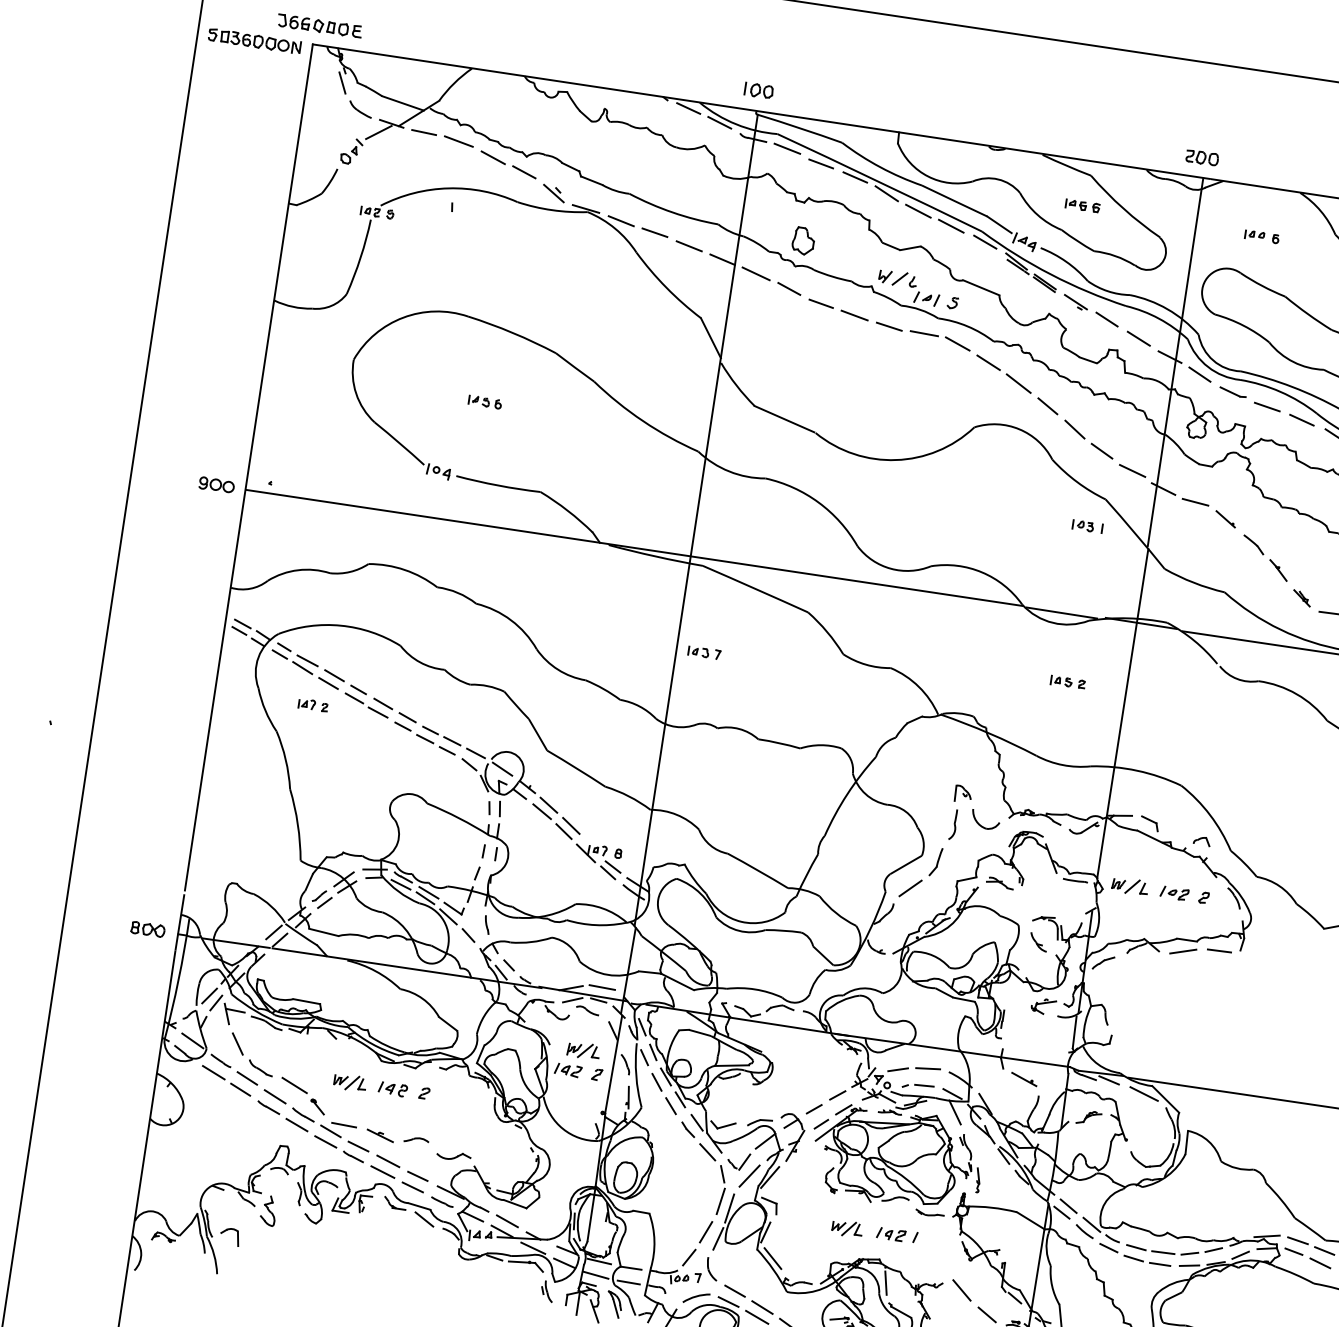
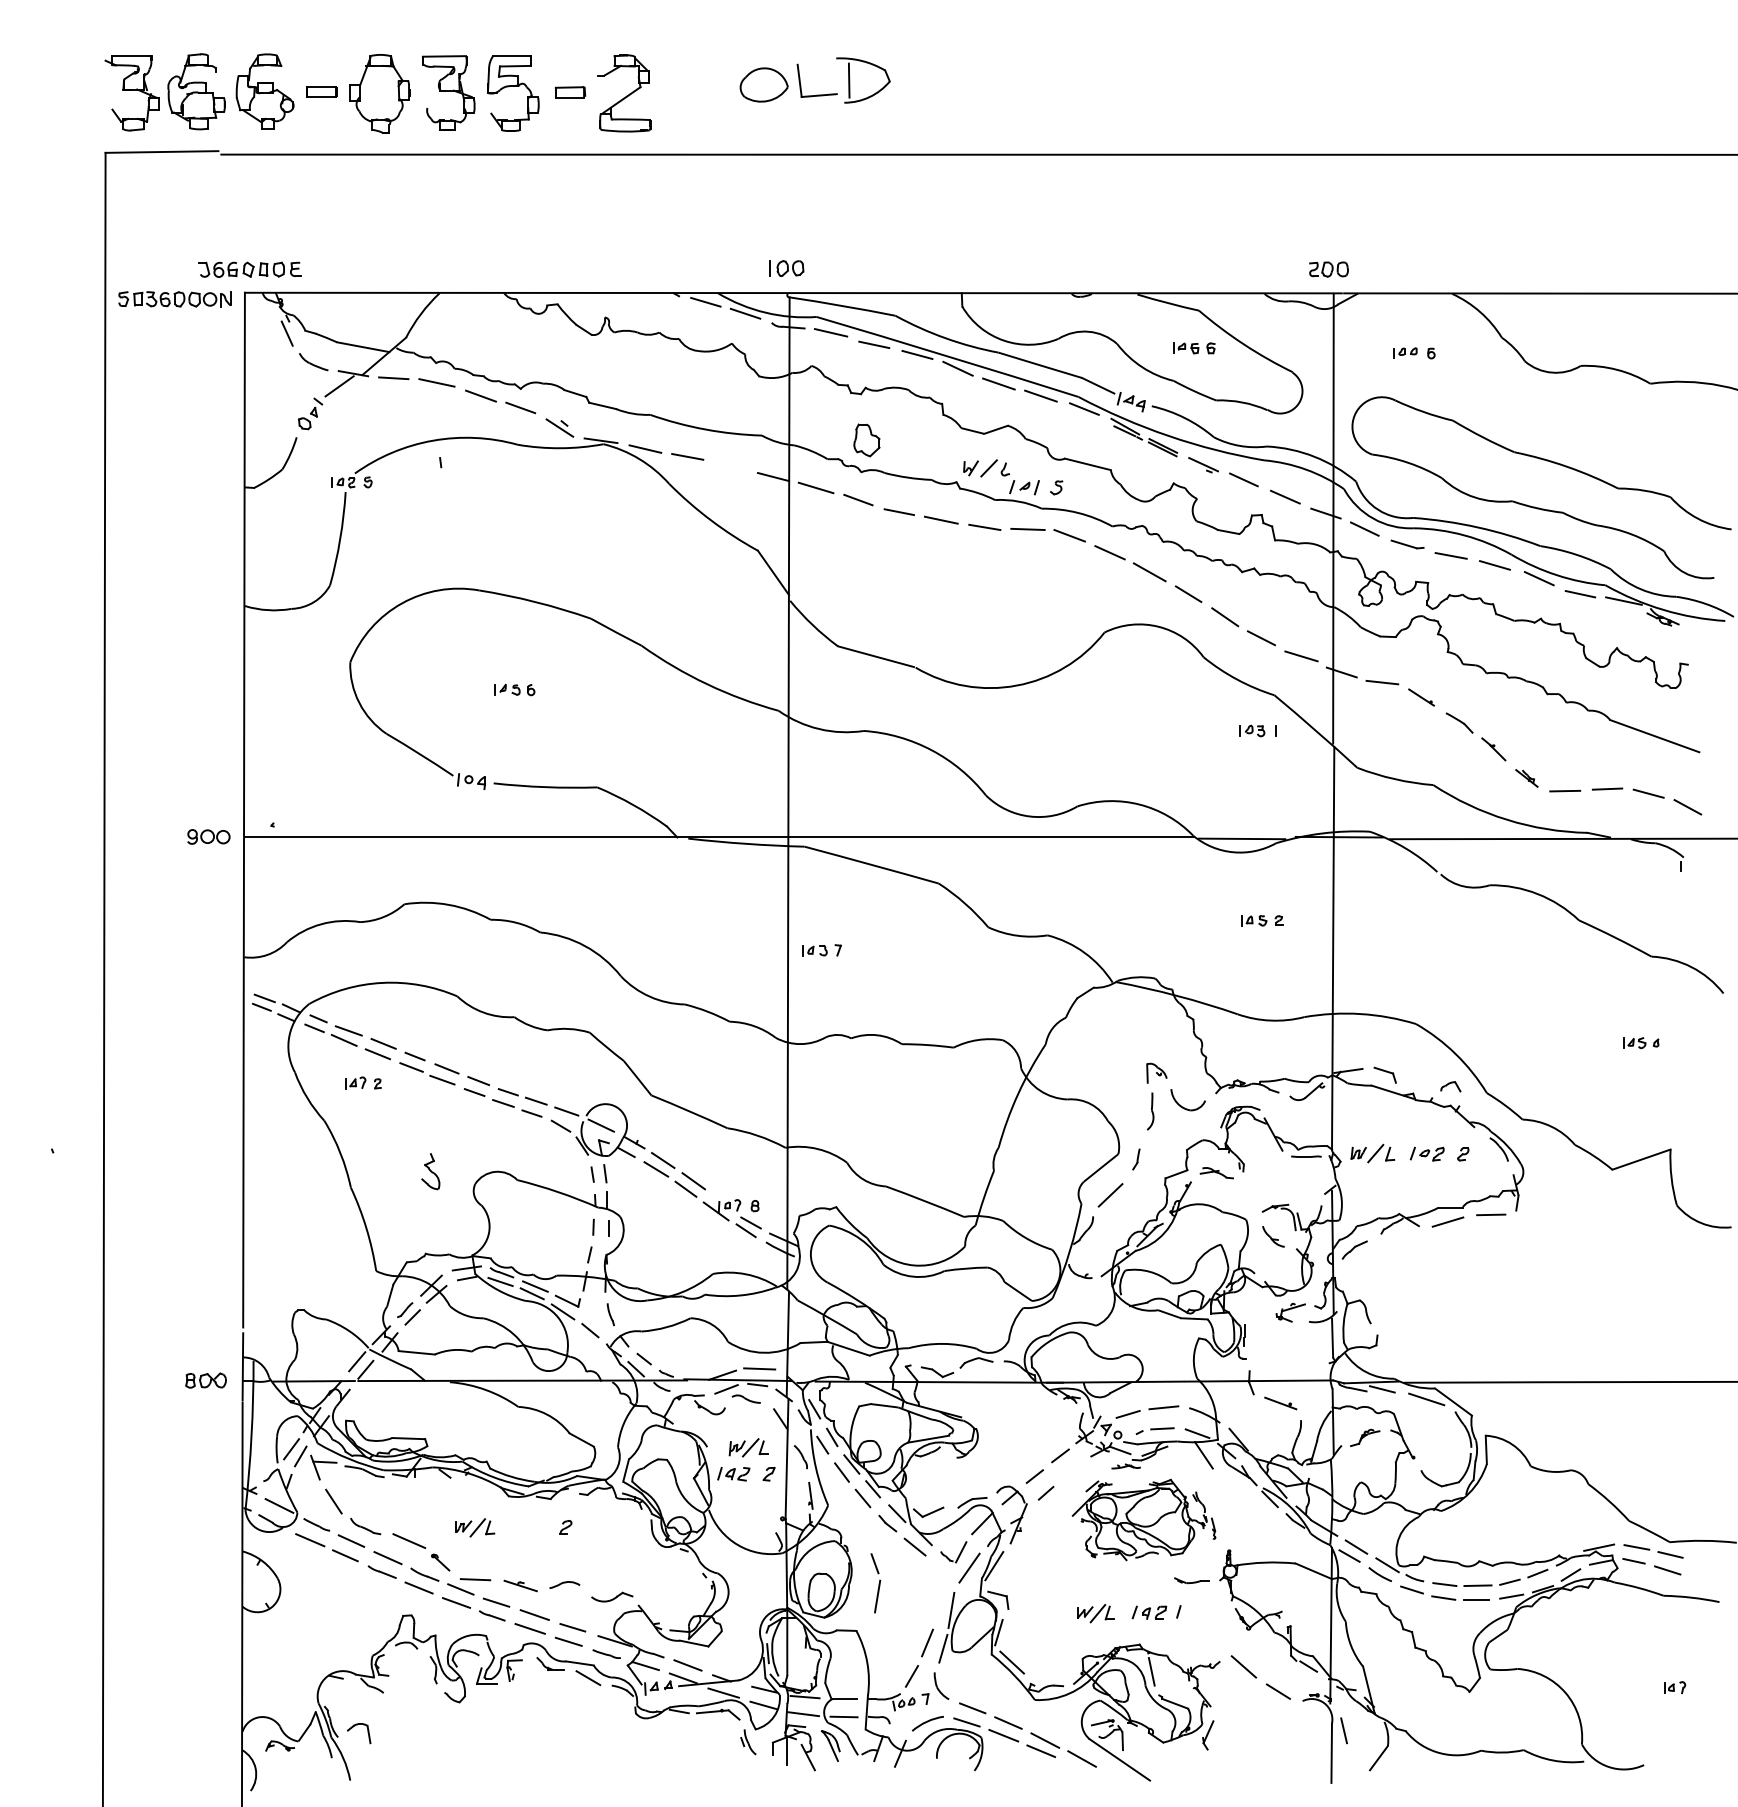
line: (689, 245) -> (731, 466), removed
part: (936, 862) -> (1136, 1159), size x0.6
part: (393, 1088) -> (527, 1527), removed
part: (897, 1157) -> (1143, 1519), size x0.7
part: (720, 1190) -> (875, 1583), moved
part: (268, 1210) -> (430, 1171), moved

